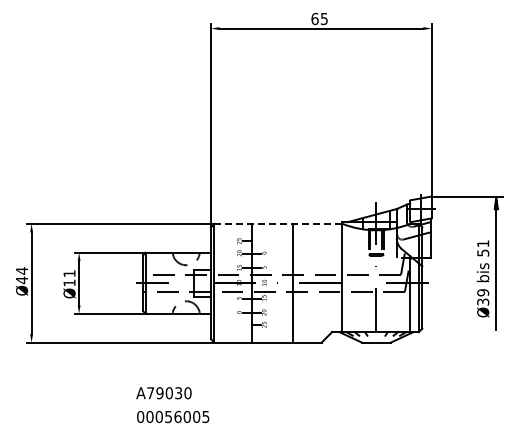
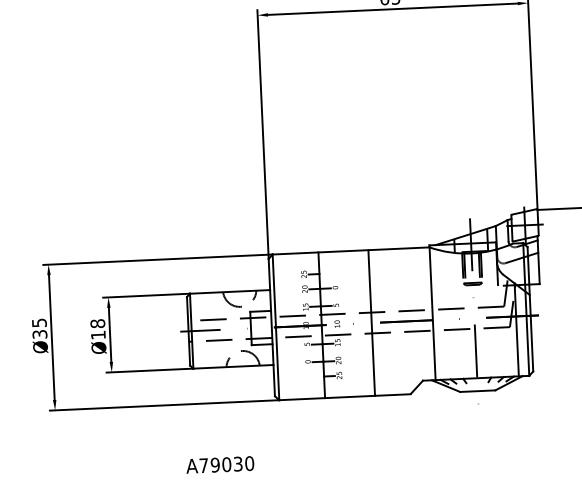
line: (277, 223) -> (349, 250), dashed -> solid
text: (69, 273) -> (97, 323), Ø11 -> Ø18
text: (21, 275) -> (39, 328), Ø44 -> Ø35

